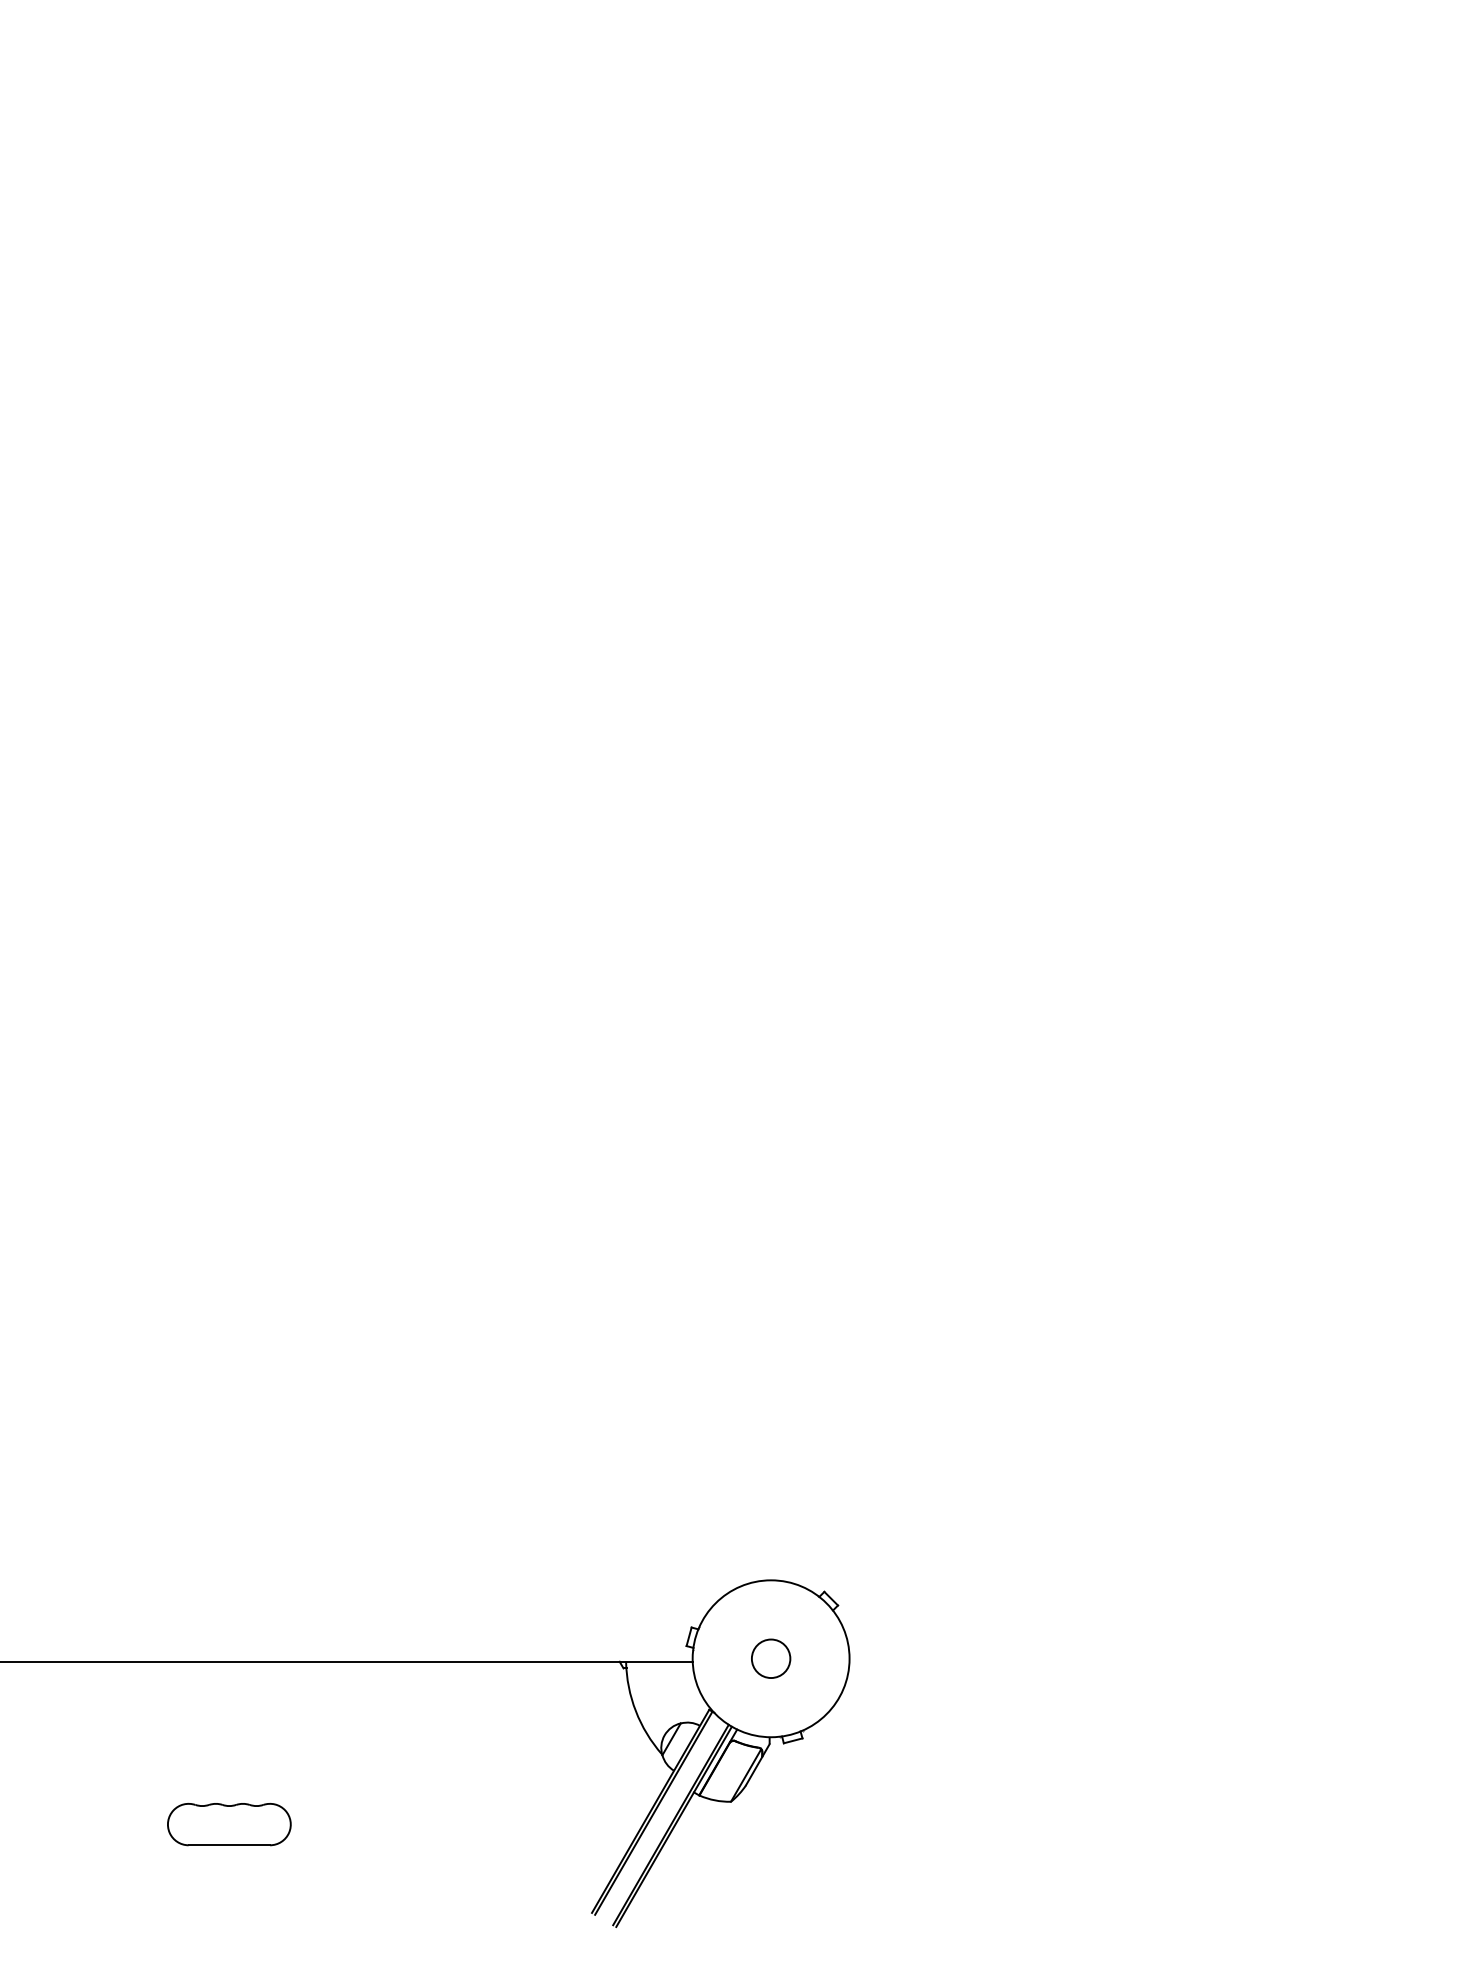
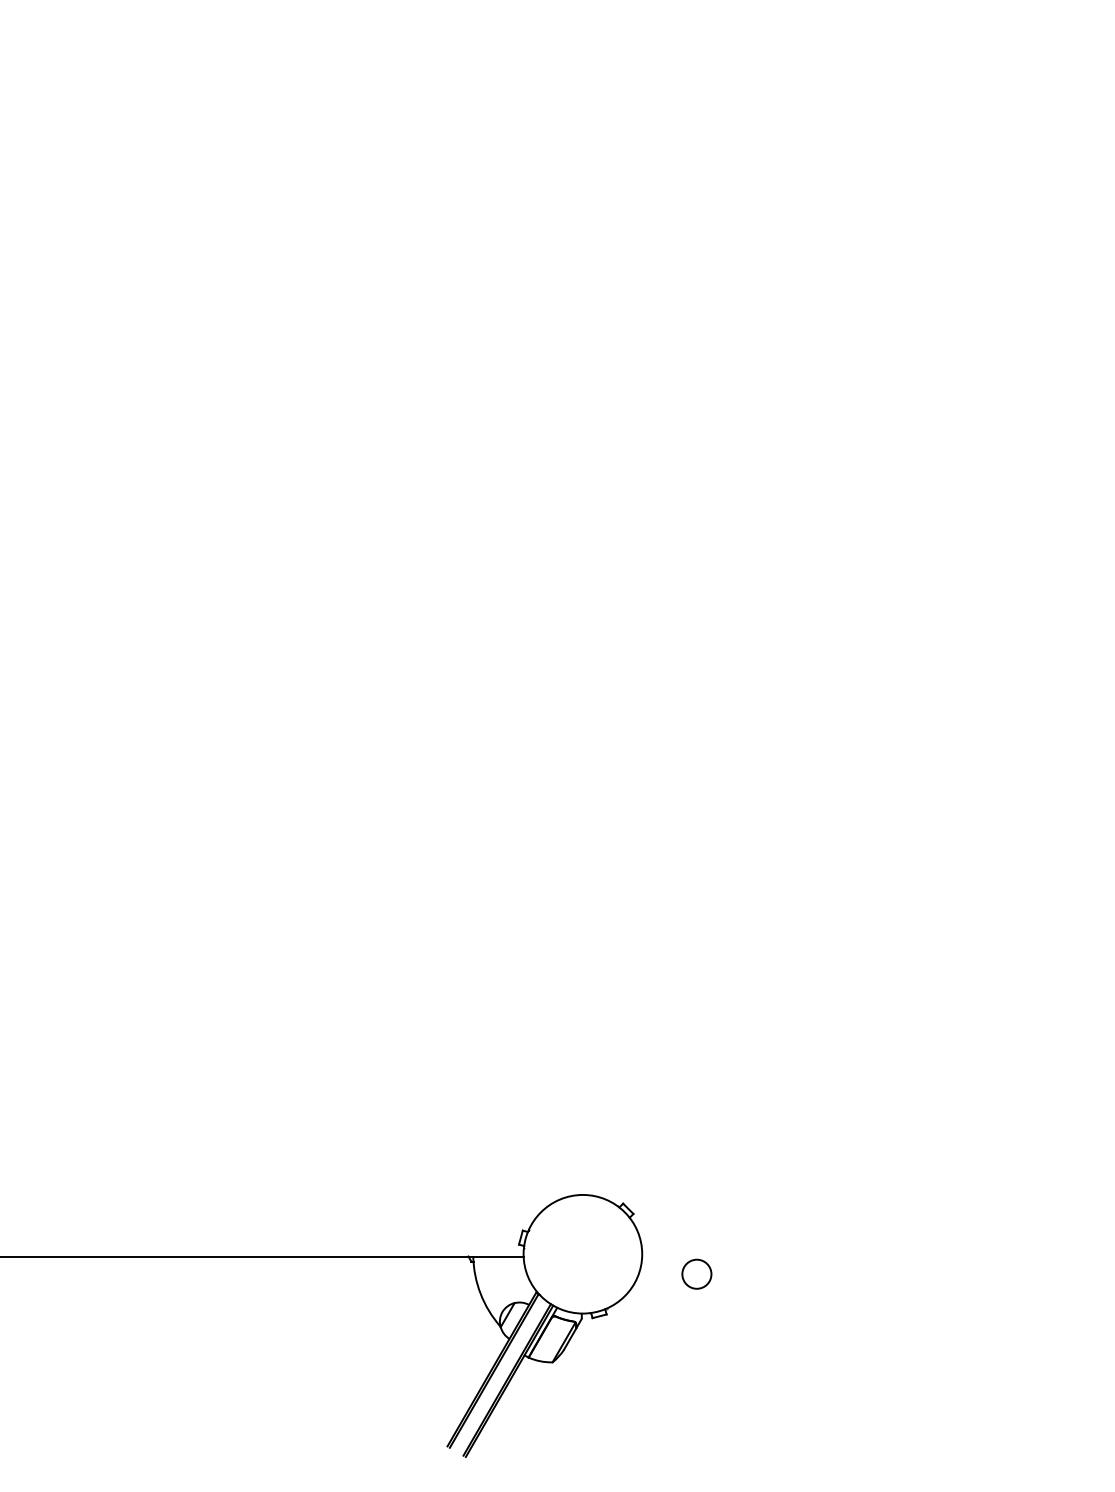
circle: (770, 1657) -> (696, 1273), moved
part: (229, 1824) -> (173, 1379), removed

